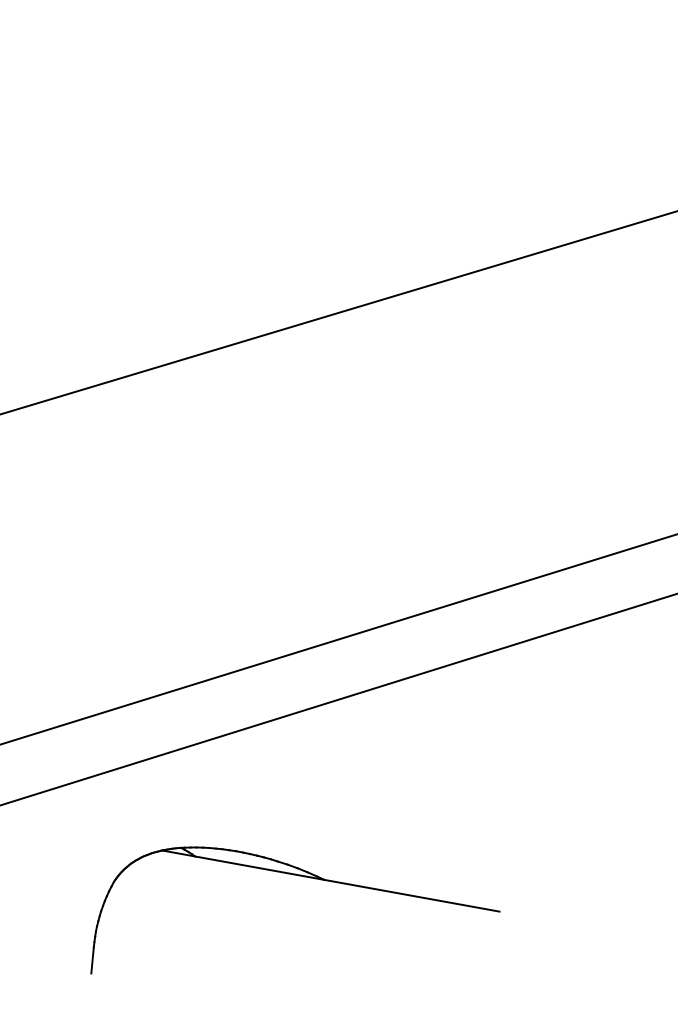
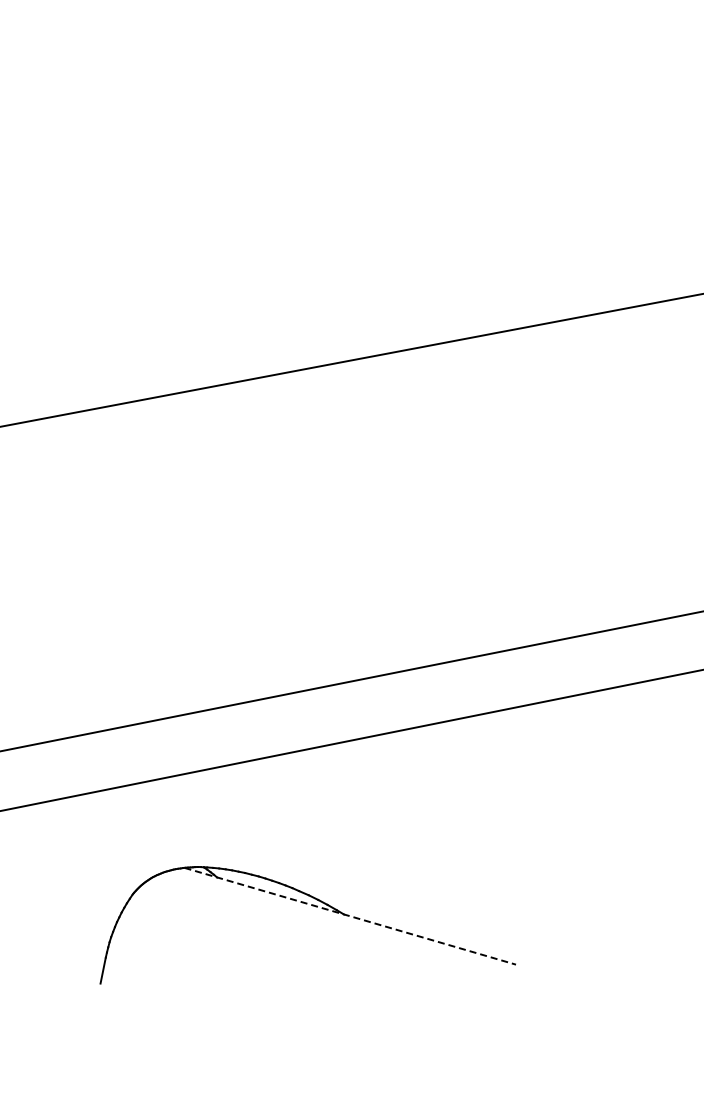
line: (331, 881) -> (350, 916), solid -> dashed

